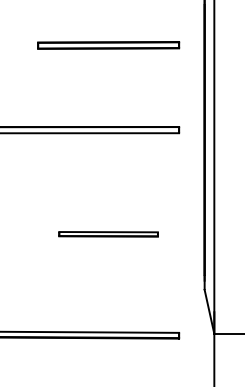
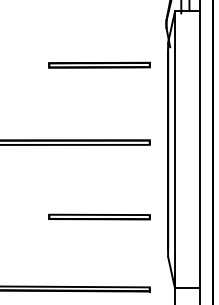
part: (108, 44) -> (99, 64), moved
part: (108, 233) -> (99, 216), size x1.43

